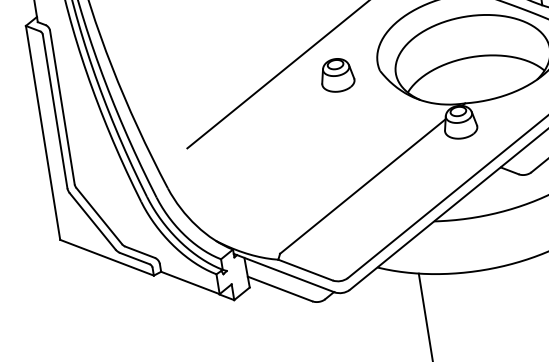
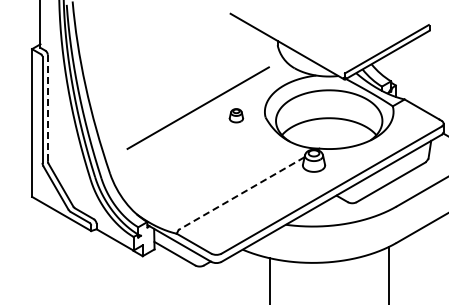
part: (337, 74) -> (236, 115), size x0.6
line: (62, 108) -> (47, 108), solid -> dashed
line: (362, 186) -> (241, 193), solid -> dashed

